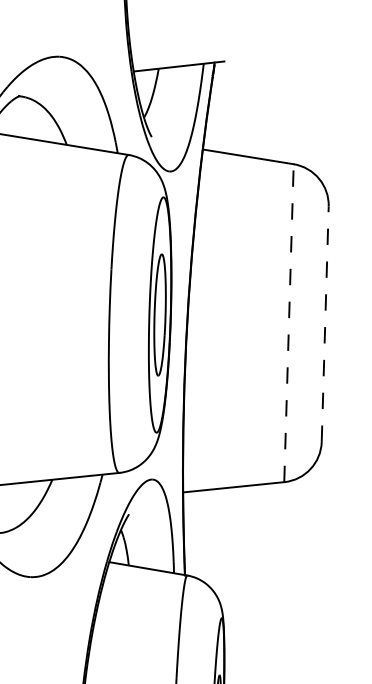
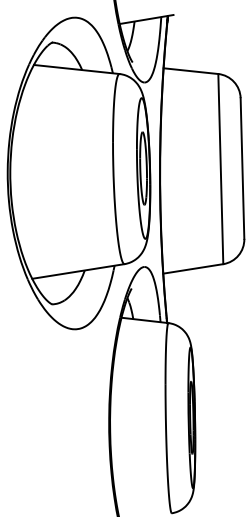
line: (288, 322) -> (220, 168), dashed -> solid
line: (325, 324) -> (242, 168), dashed -> solid

